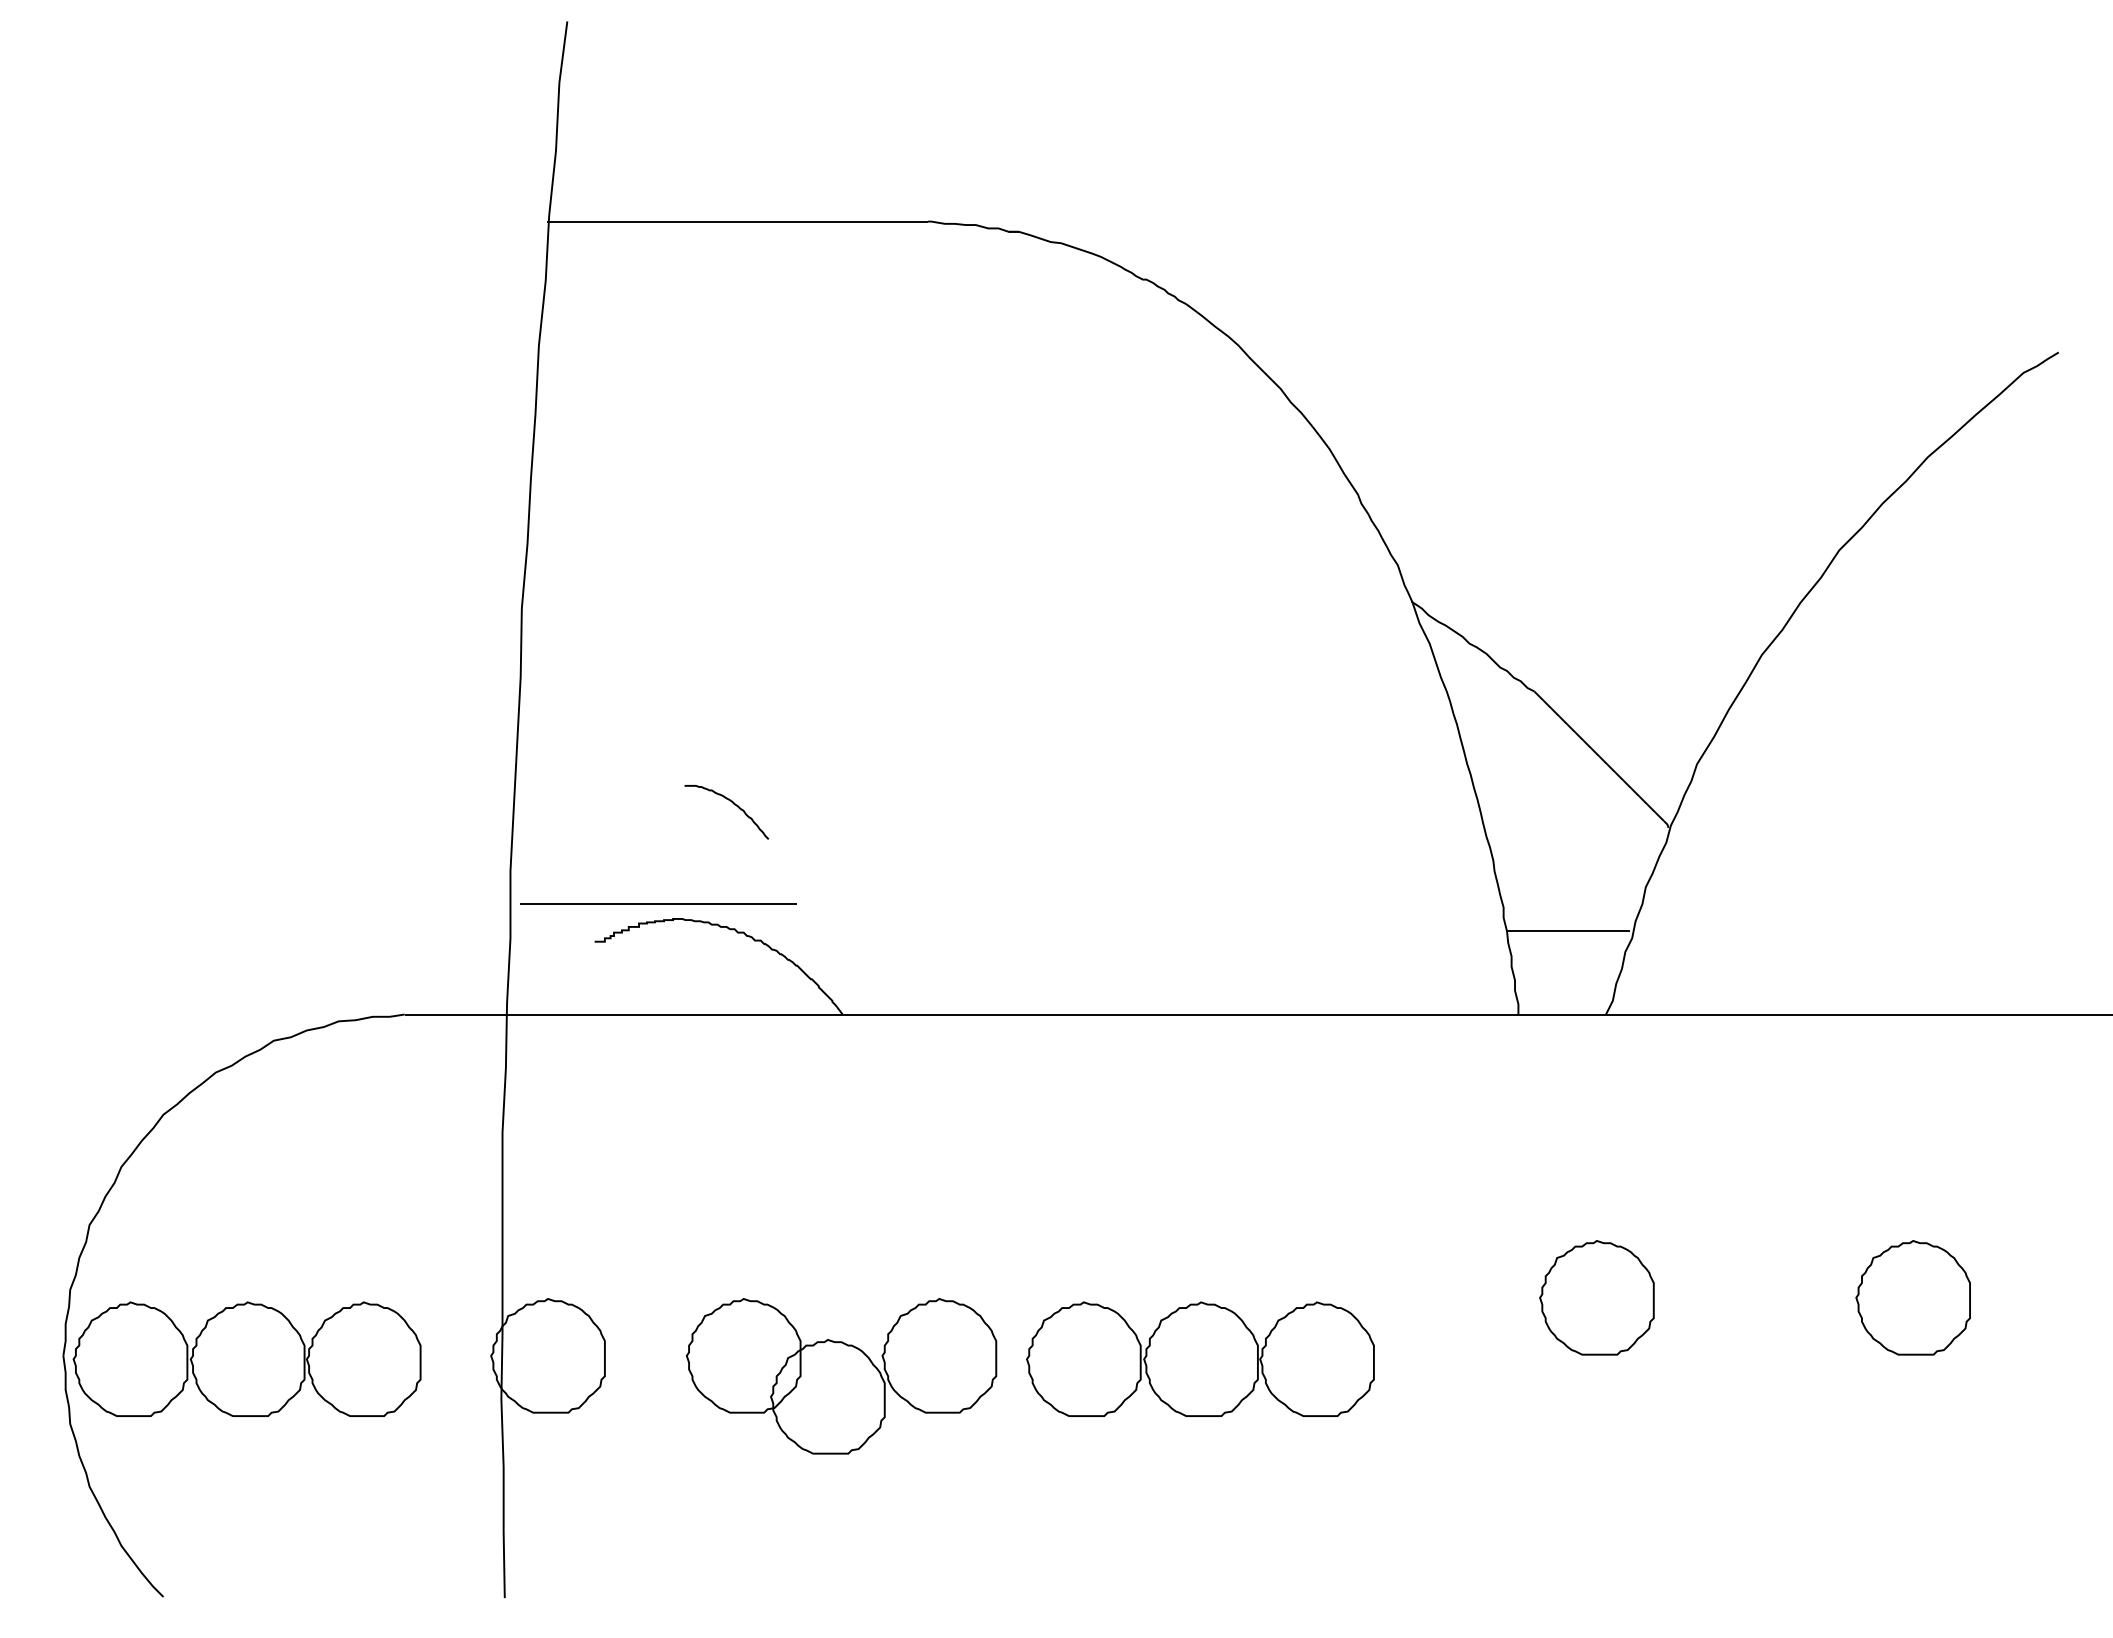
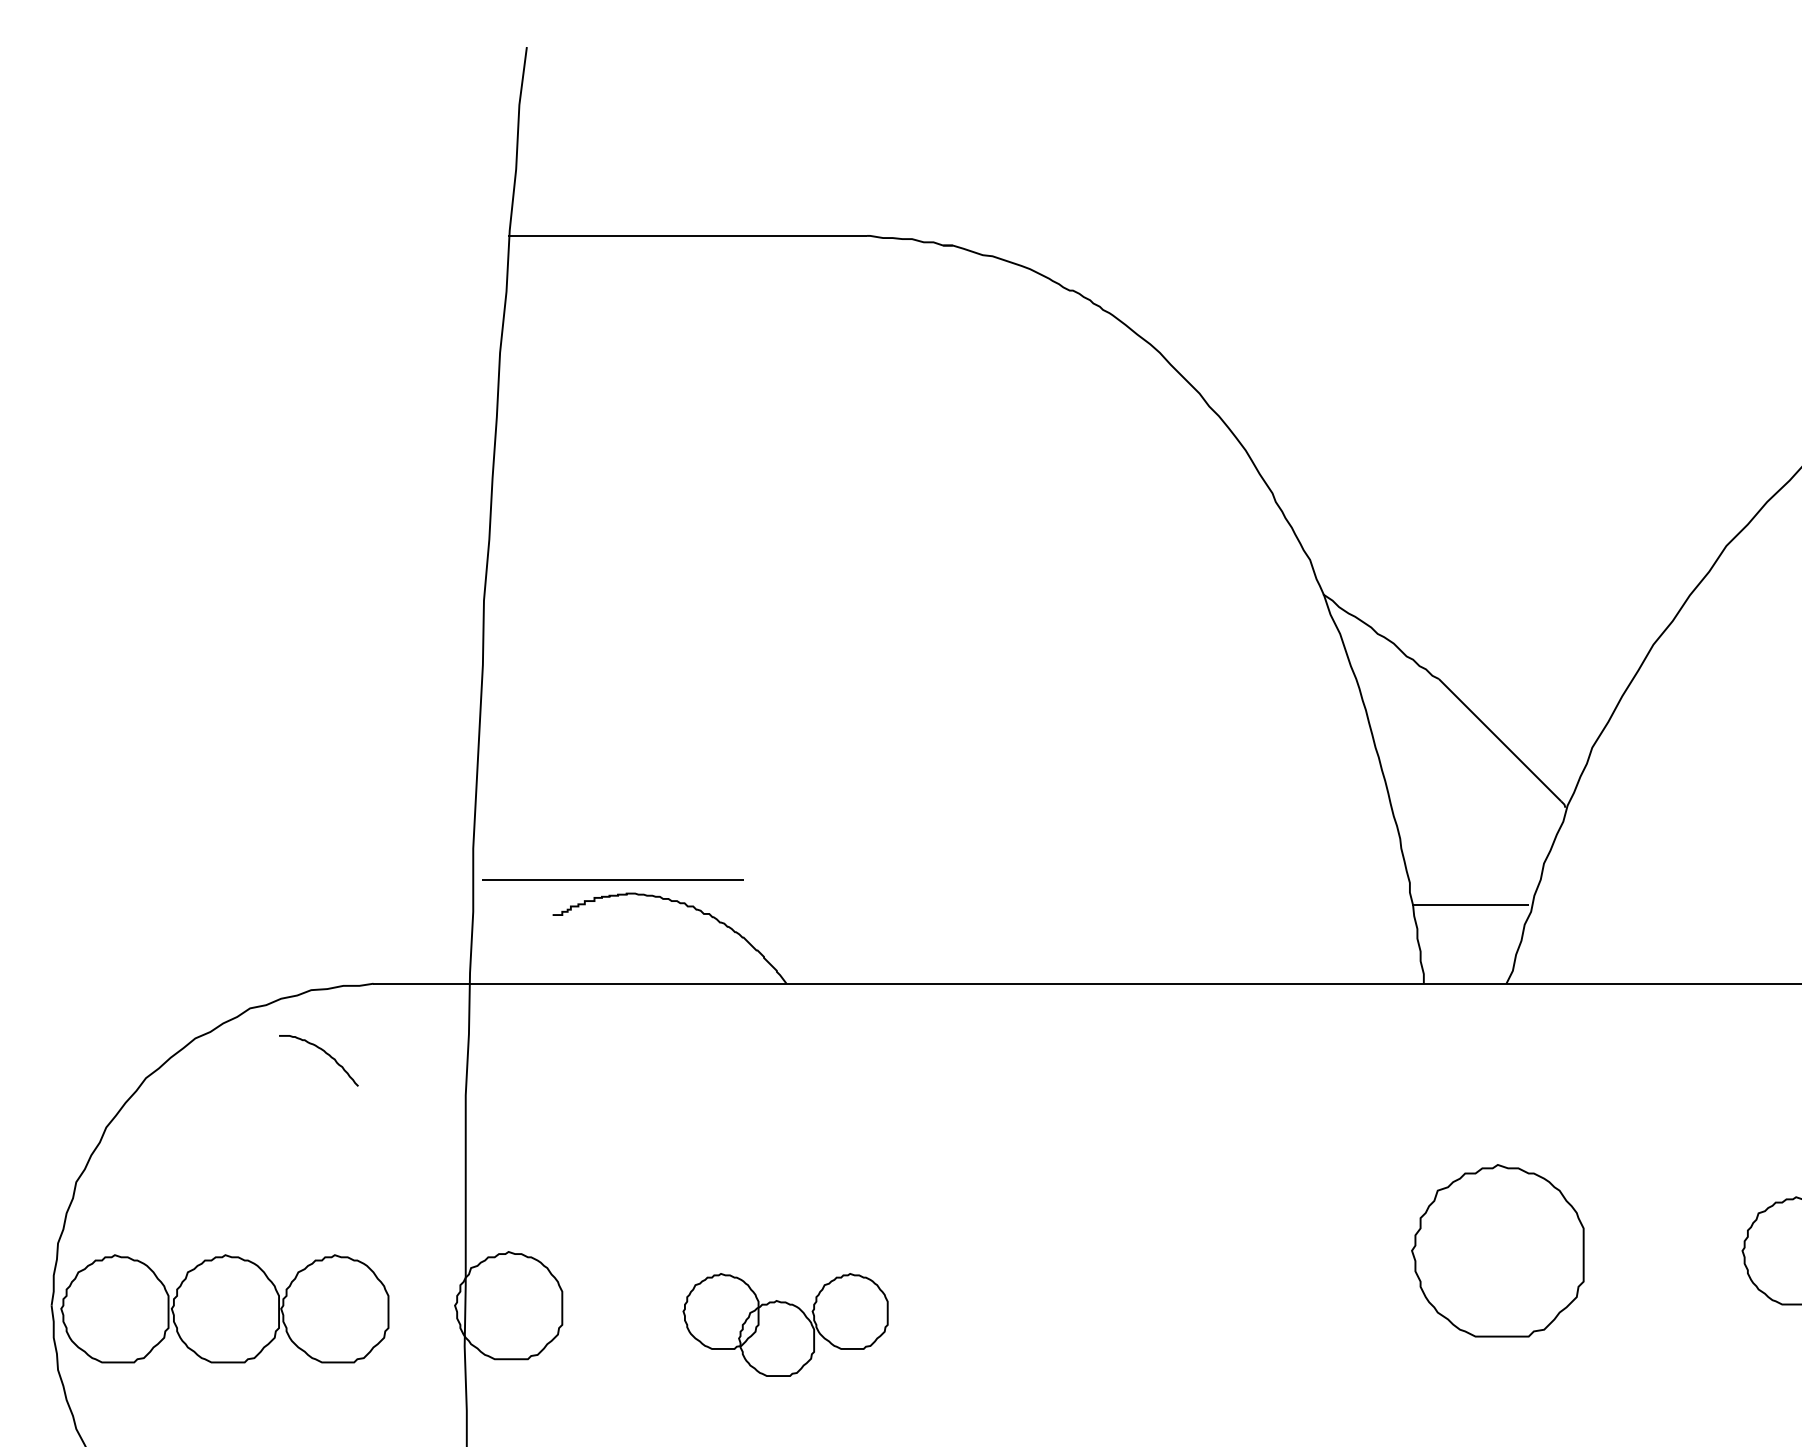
curve: (733, 804) -> (325, 1053), moved
part: (1596, 1297) -> (1497, 1250), size x1.6
part: (1200, 1358) -> (1124, 1308), removed
part: (841, 1376) -> (785, 1325), size x0.7

